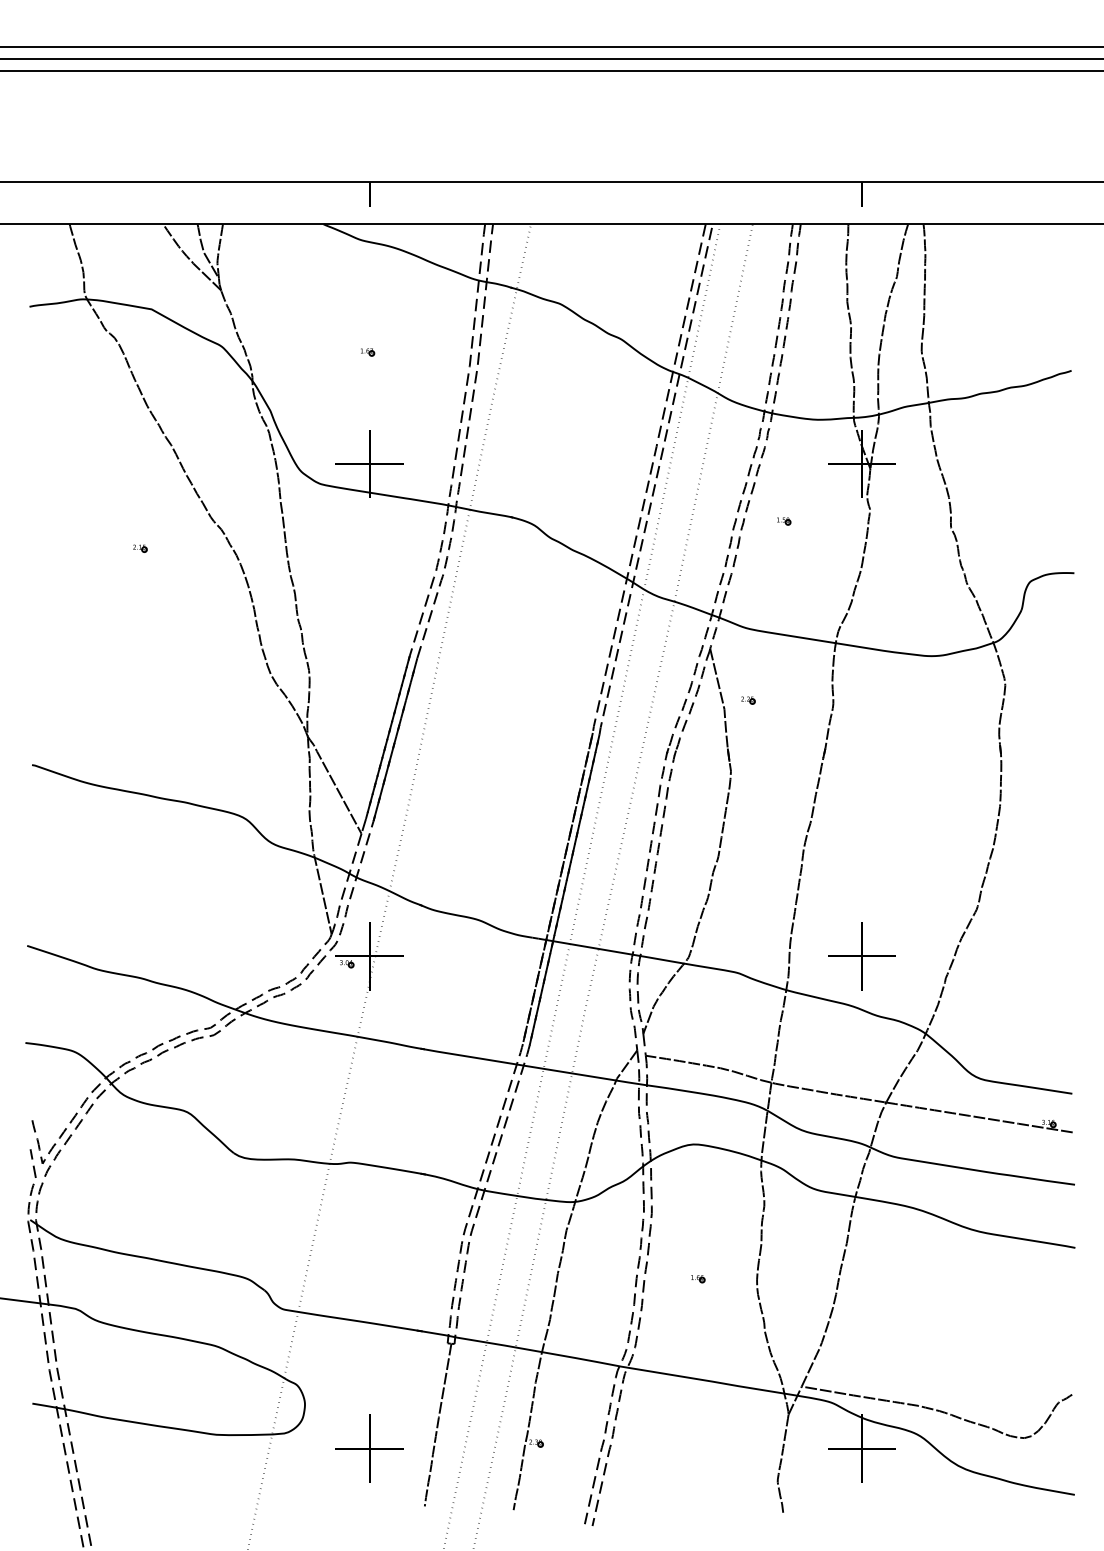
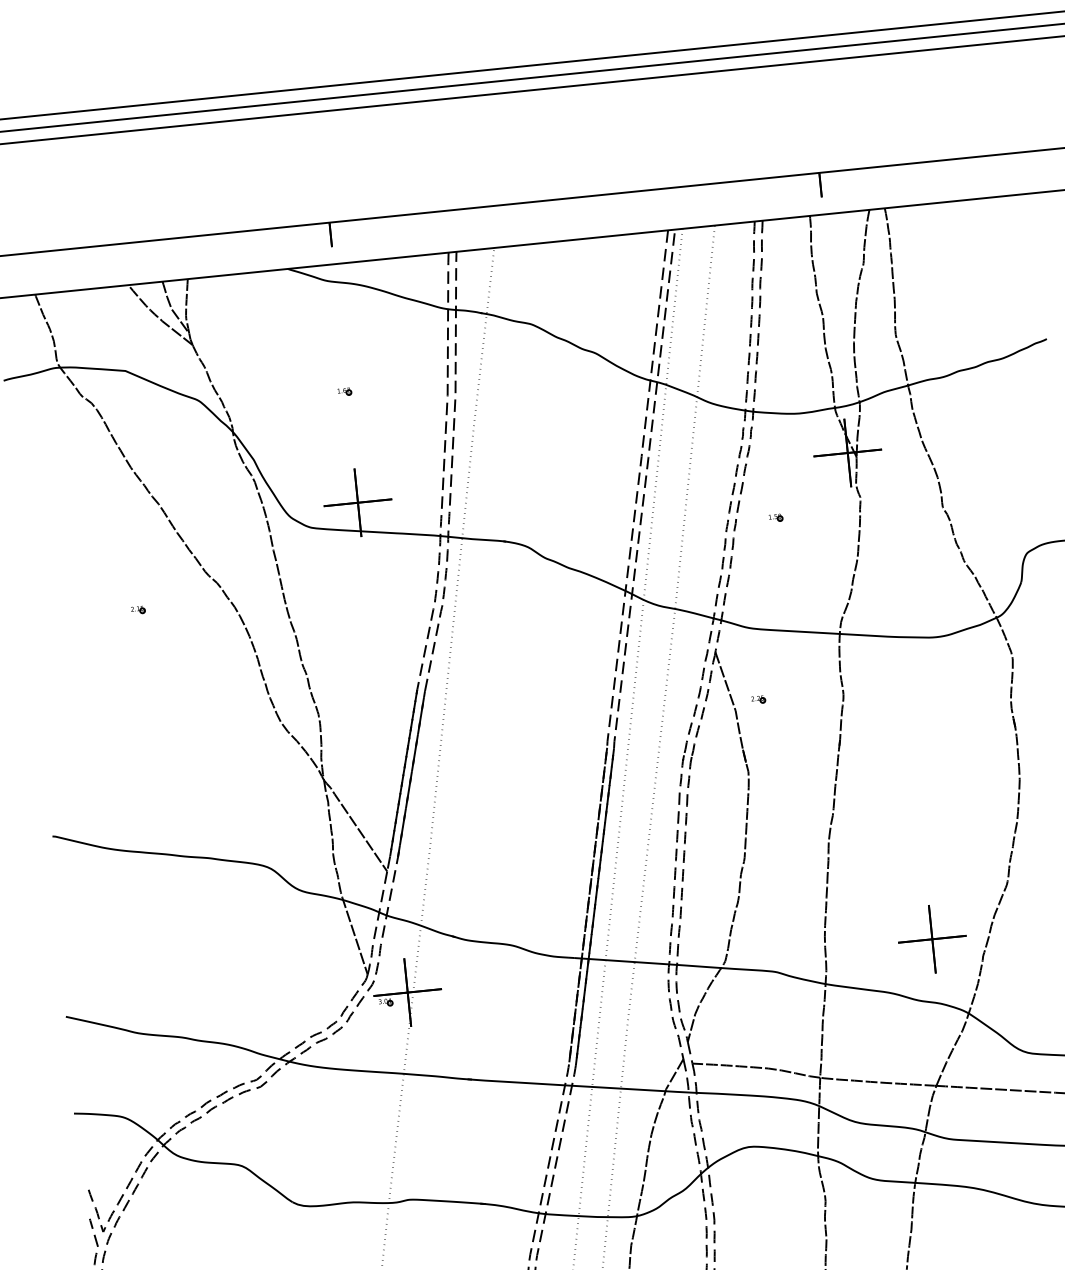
part: (861, 956) -> (931, 939), moved

